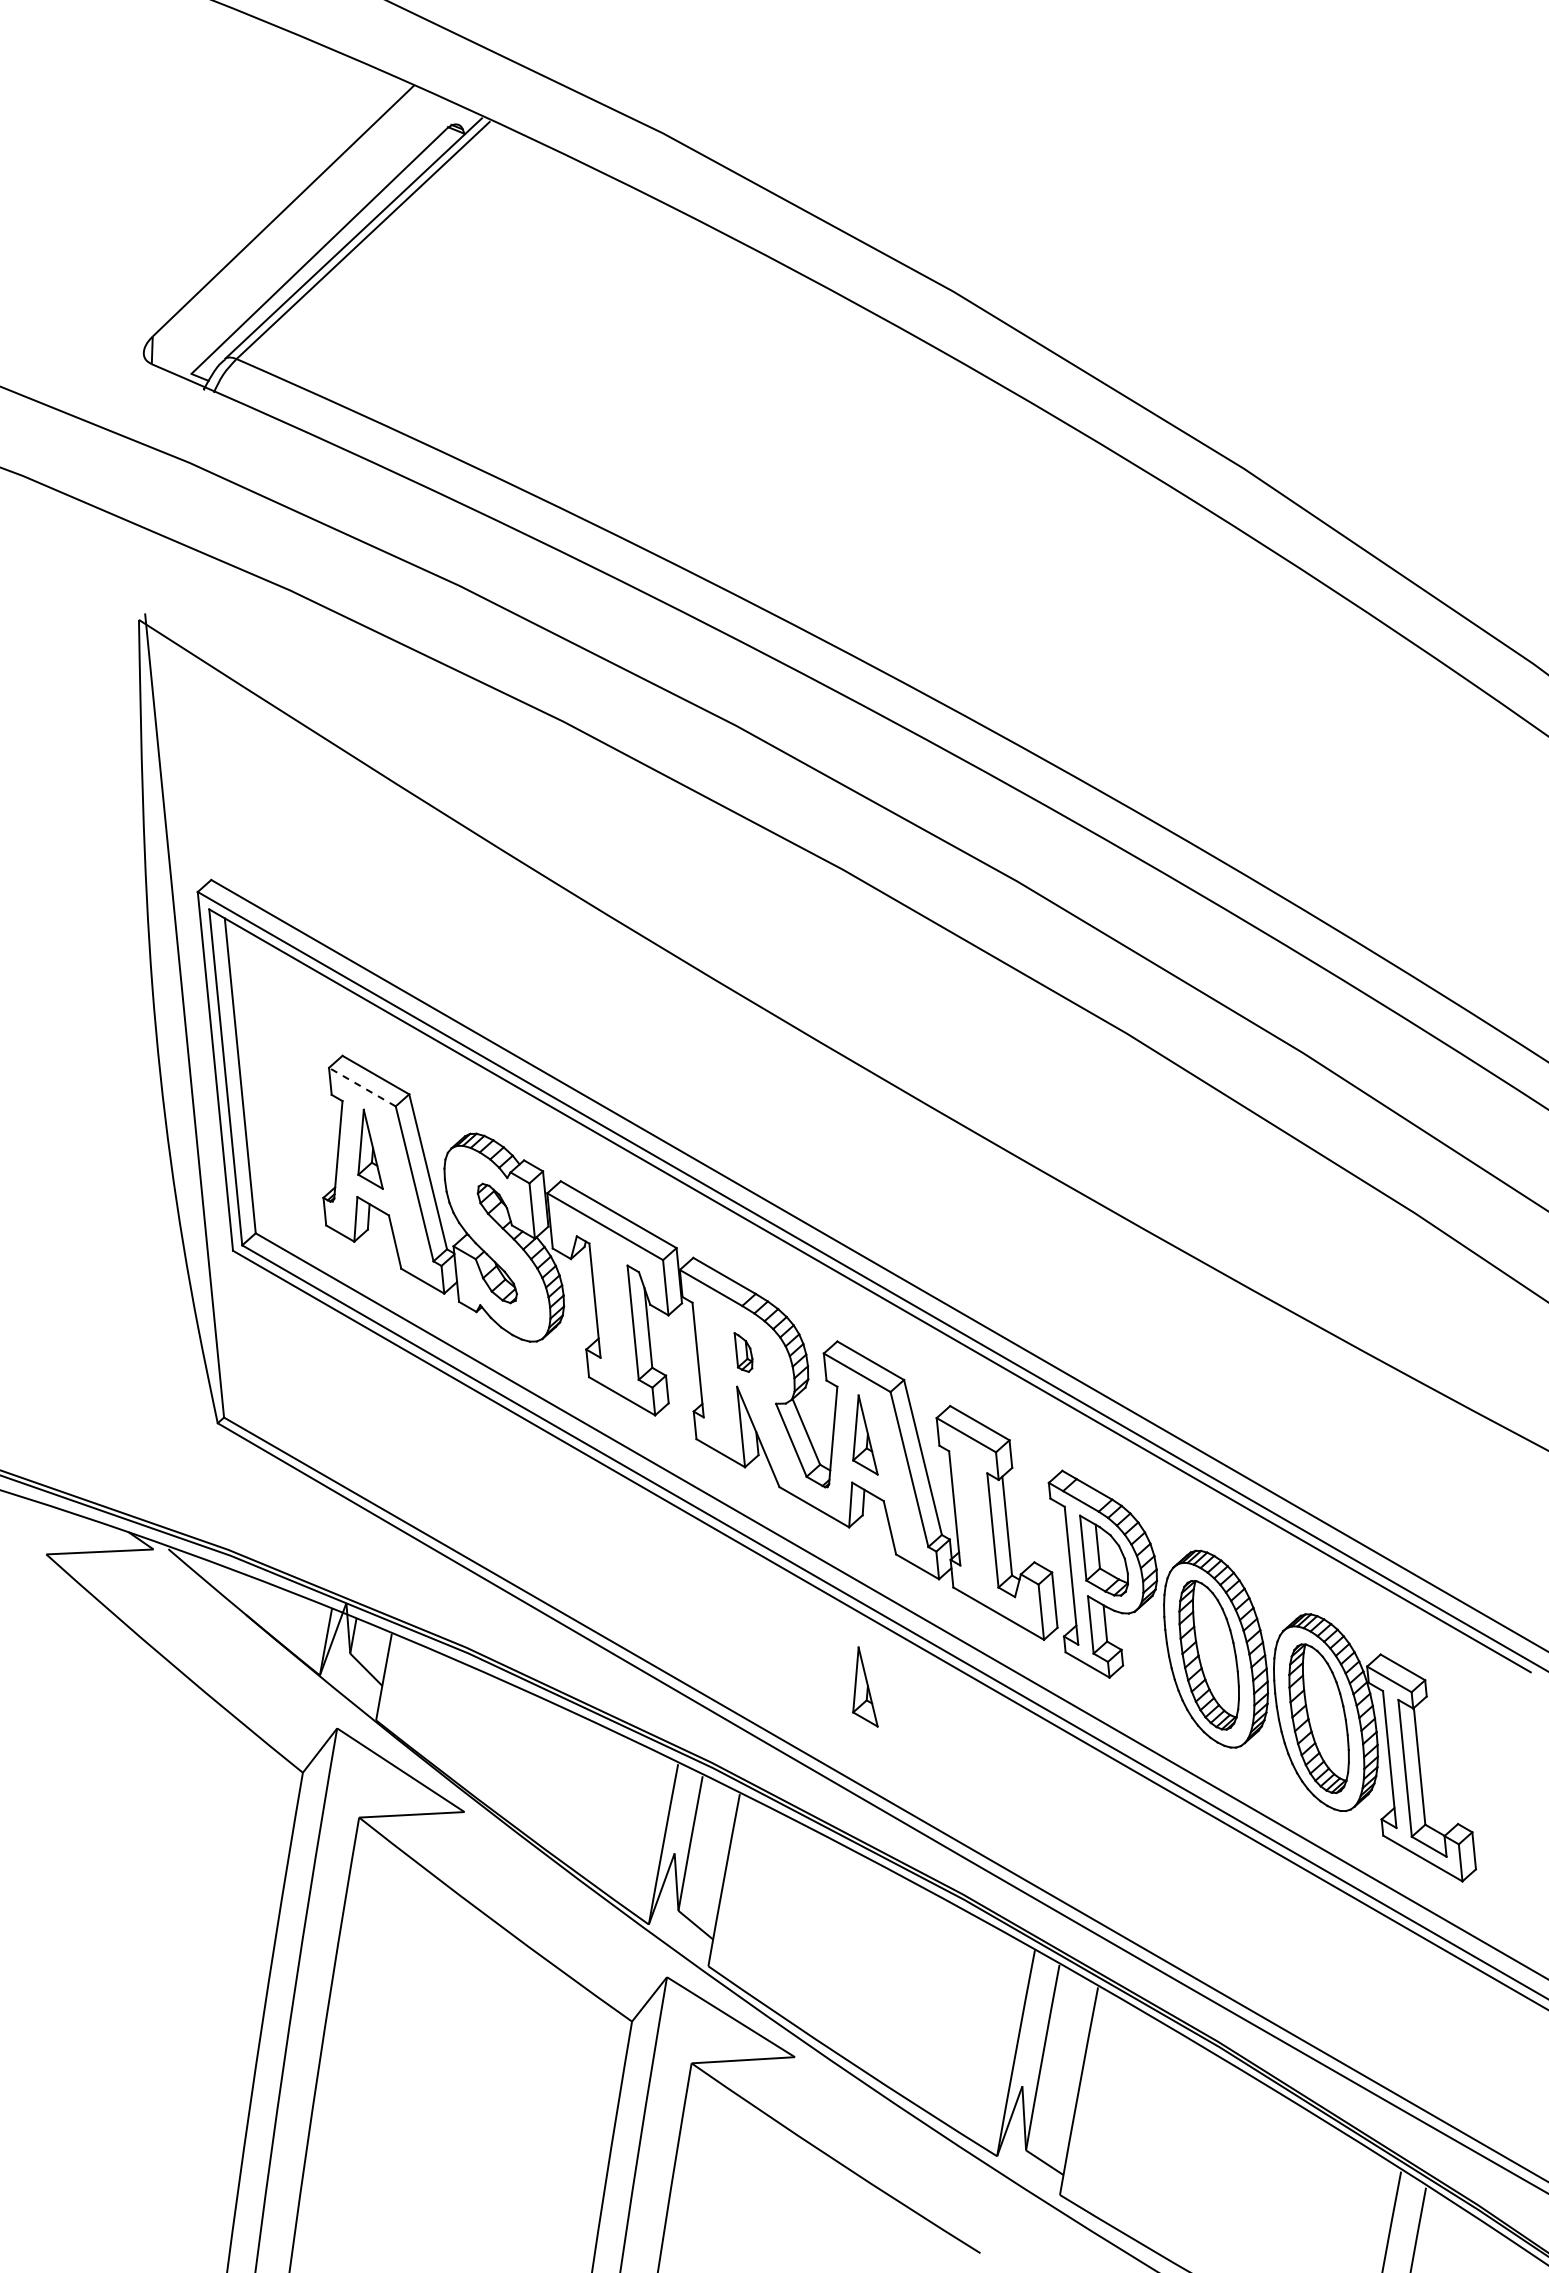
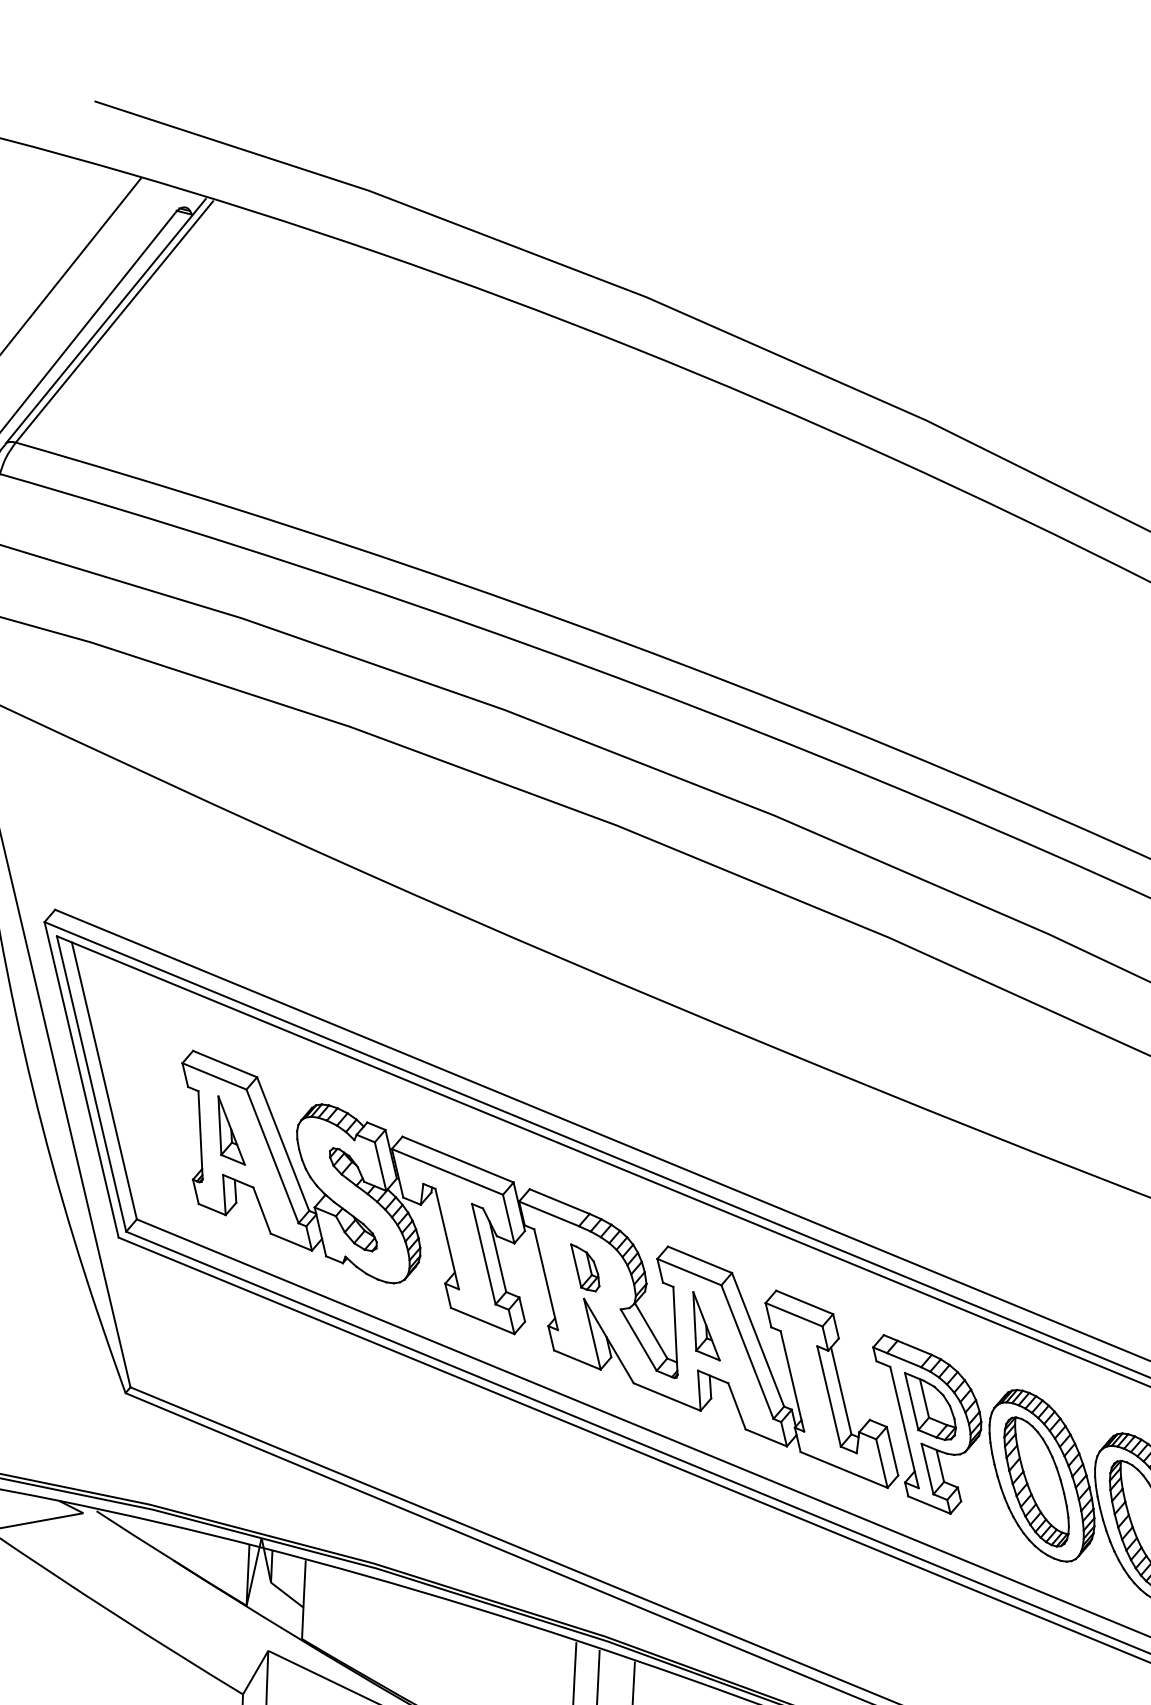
line: (362, 1087) -> (214, 1076), dashed -> solid
part: (743, 1352) -> (585, 1267), size x1.43
part: (865, 1686) -> (734, 1550), removed

